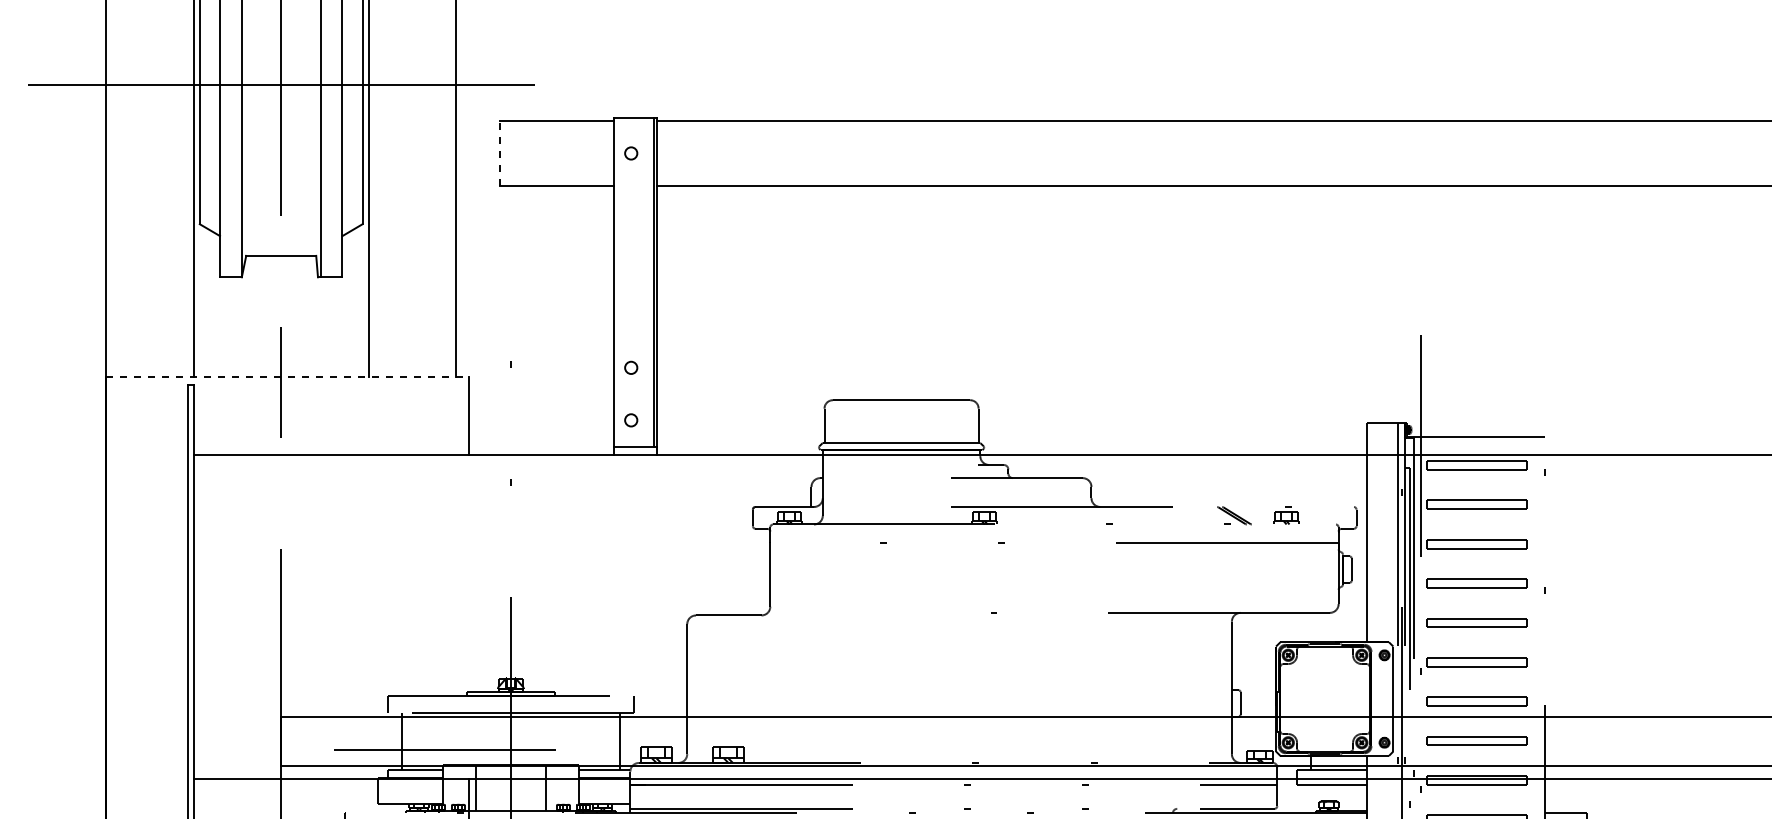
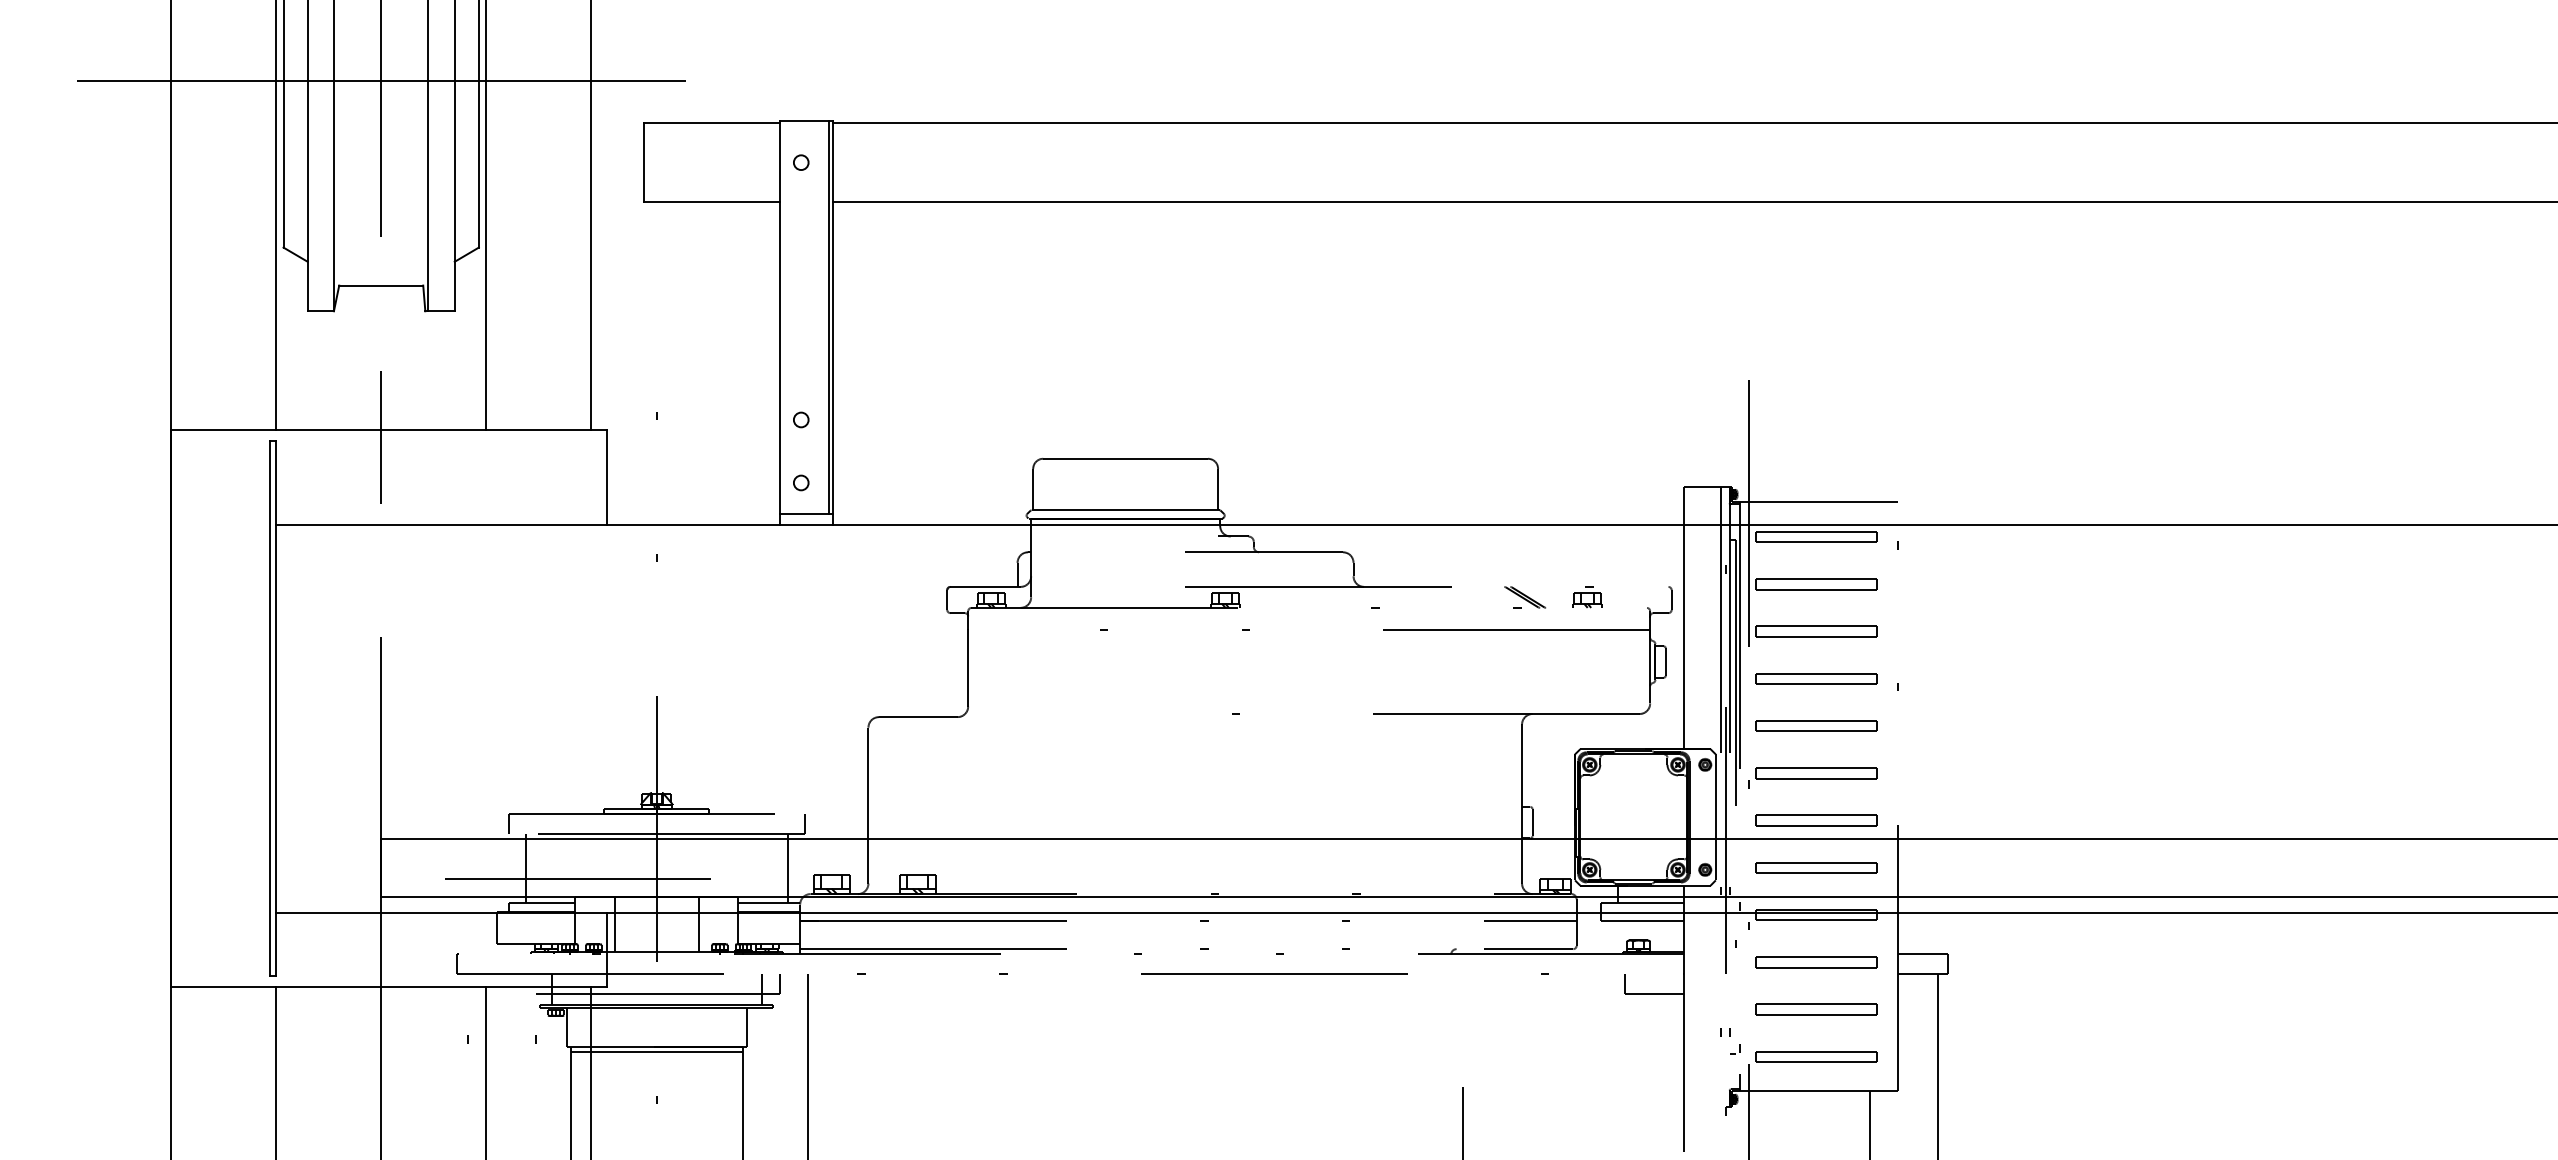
line: (499, 153) -> (643, 162), dashed -> solid
line: (288, 376) -> (389, 430), dashed -> solid

